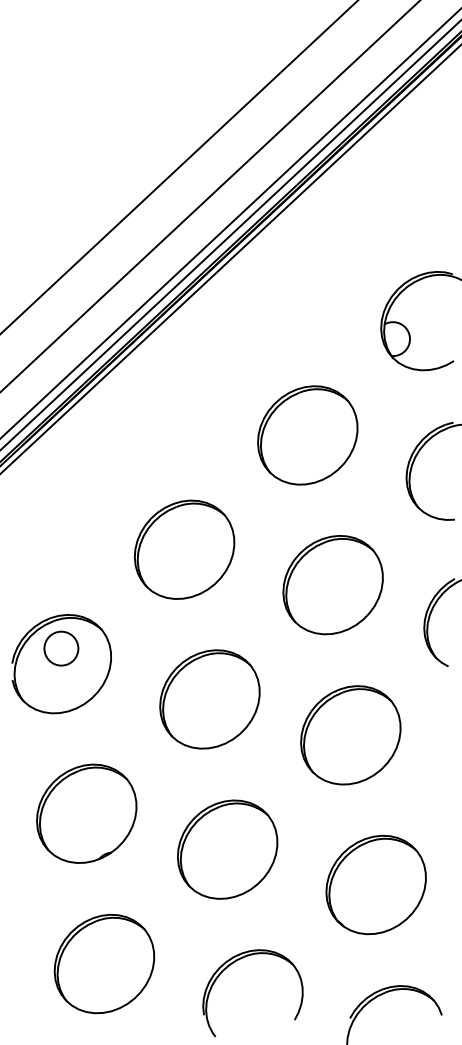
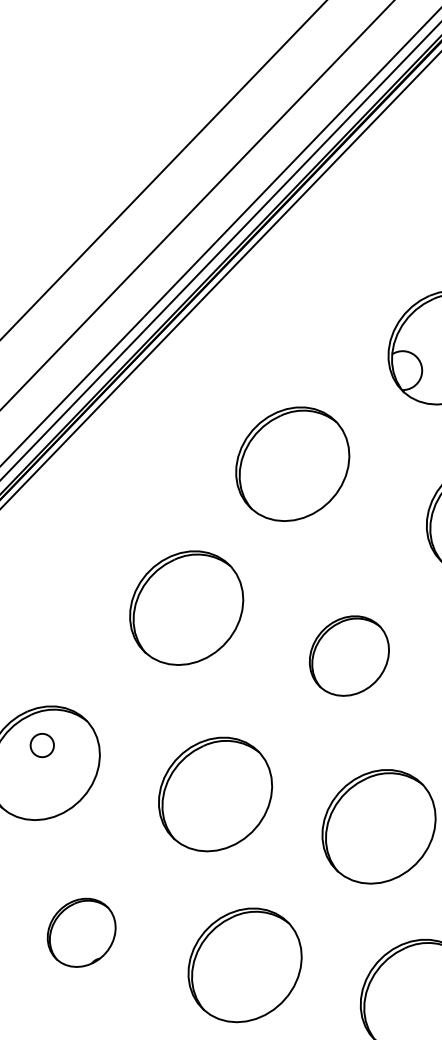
part: (307, 435) -> (292, 464), moved
part: (184, 549) -> (186, 607), moved
part: (332, 585) -> (348, 656), size x0.7
circle: (61, 648) -> (42, 745), size x0.6
part: (86, 813) -> (81, 932), size x0.6

